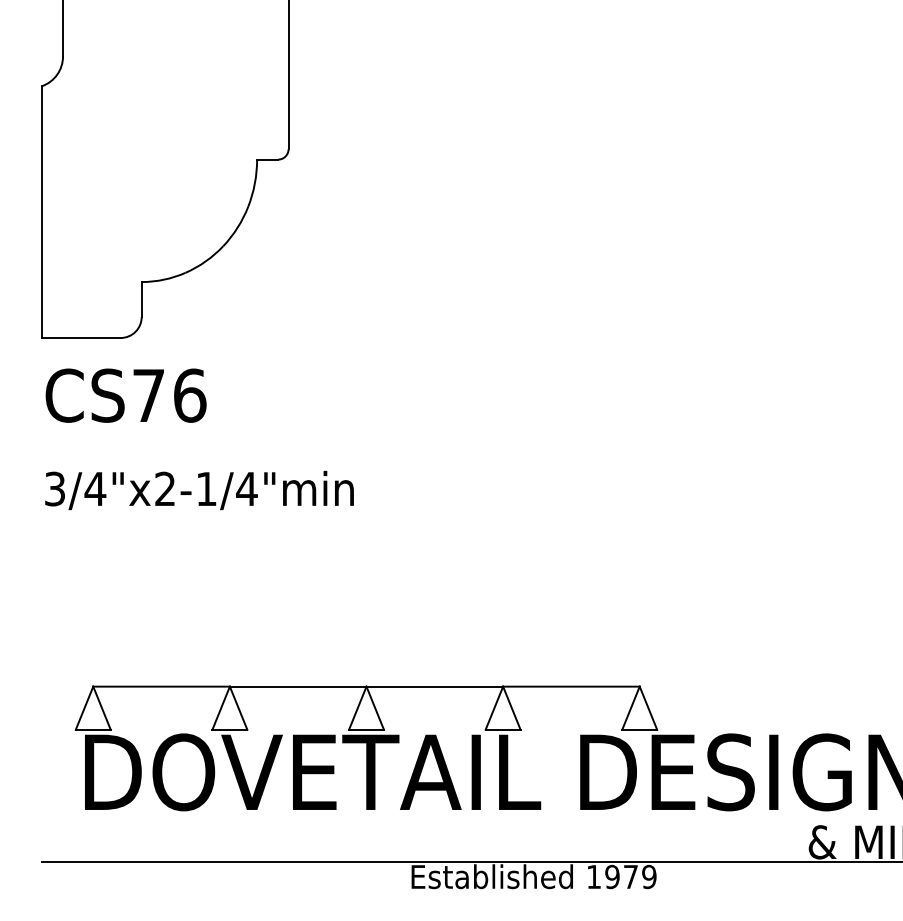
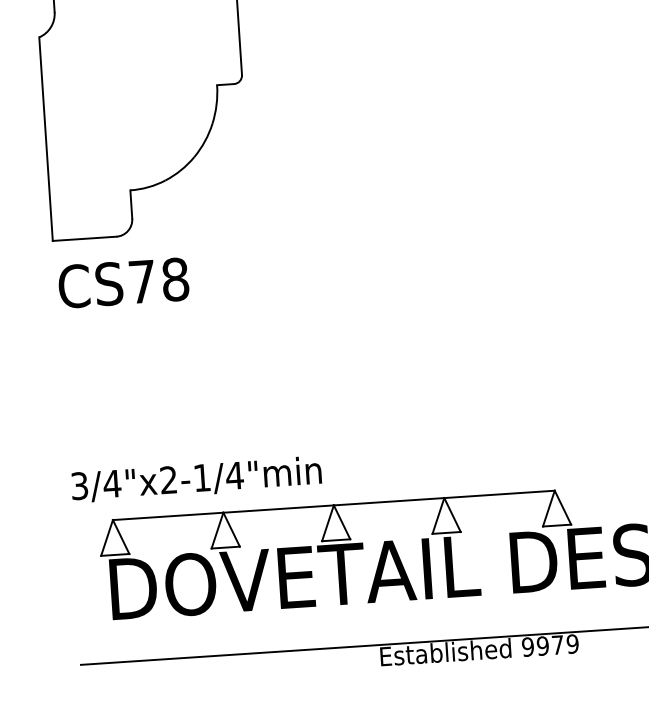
text: (190, 395) -> (175, 279), CS76 -> CS78
text: (199, 490) -> (196, 479), moved
text: (593, 876) -> (527, 646), 1979 -> 9979

